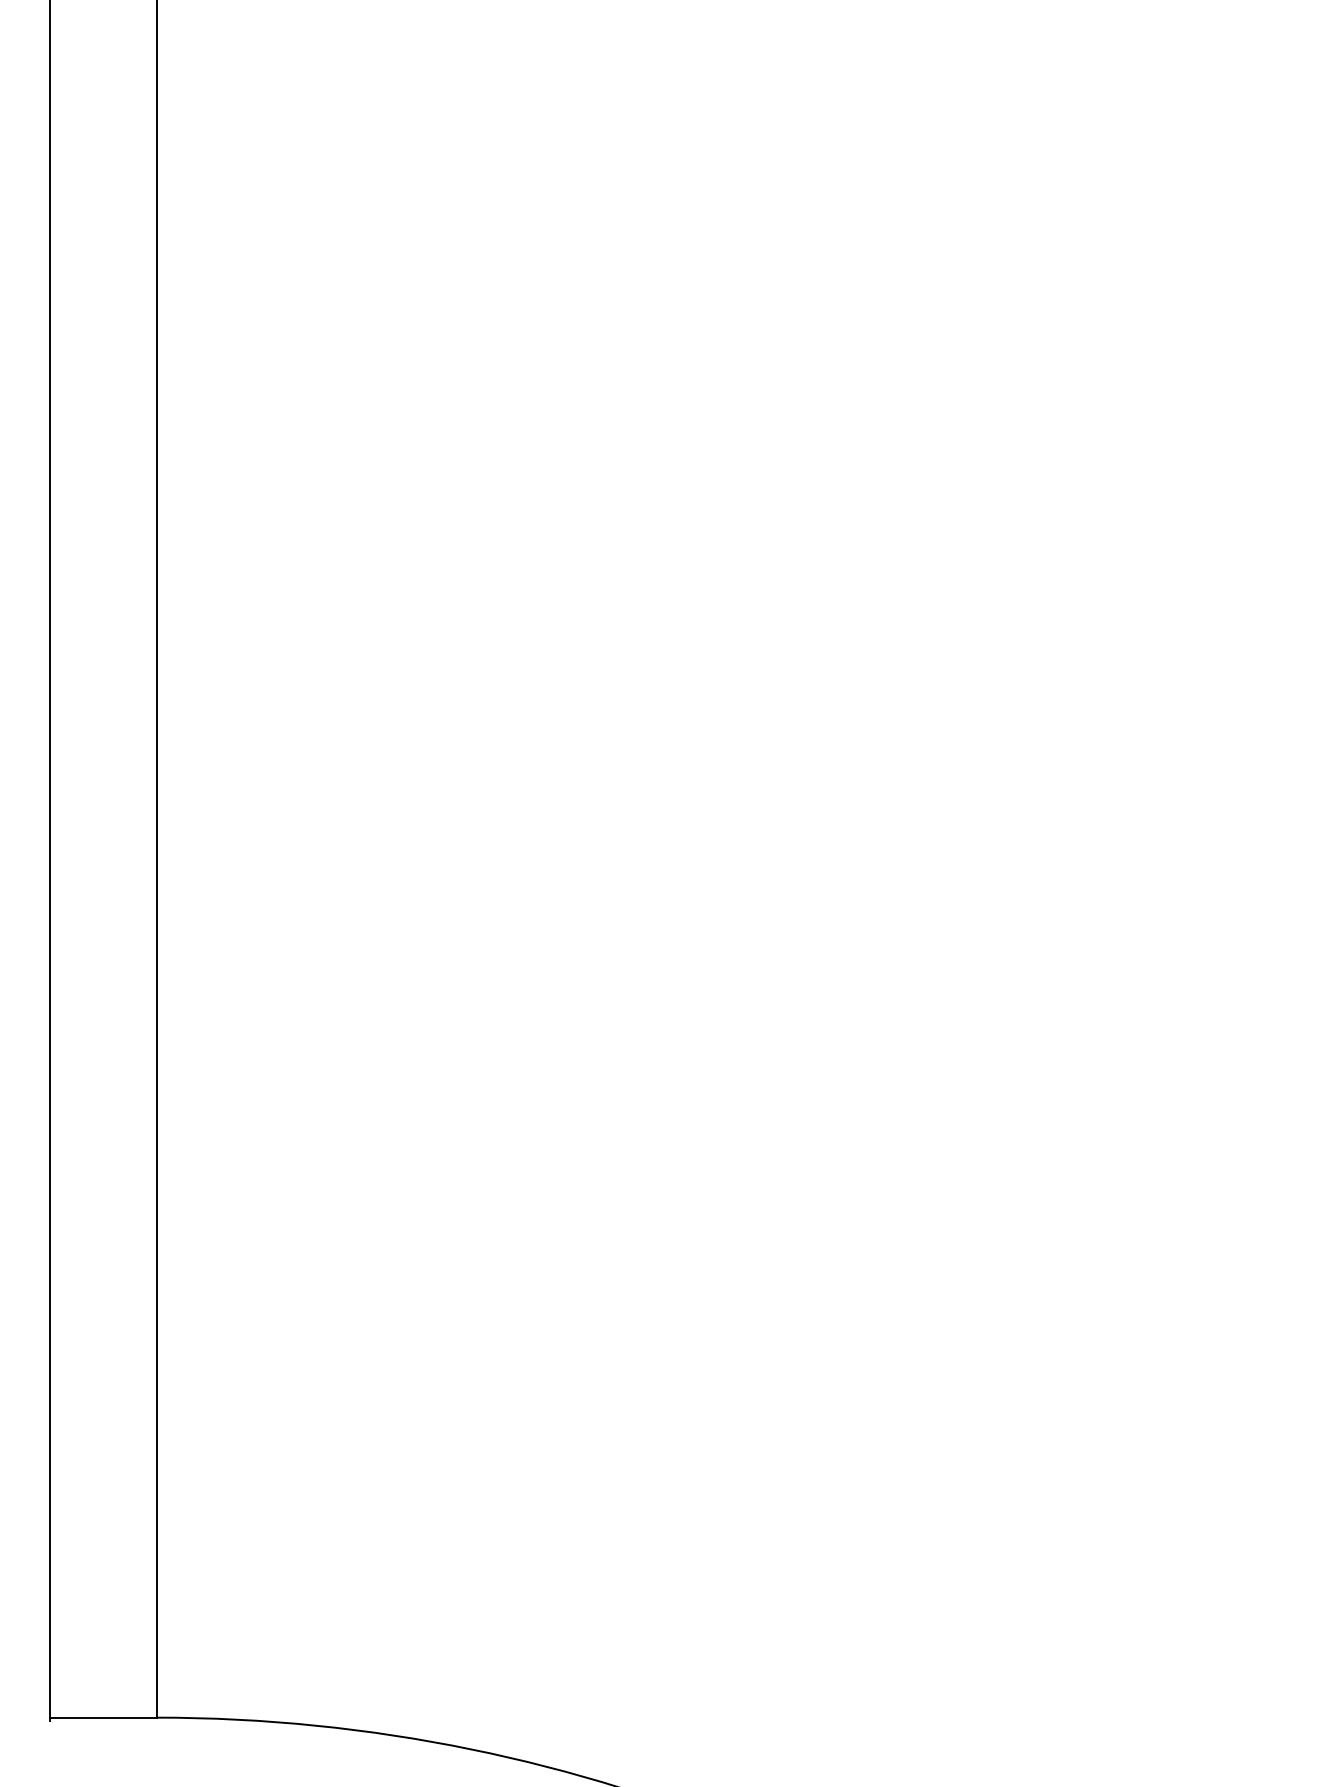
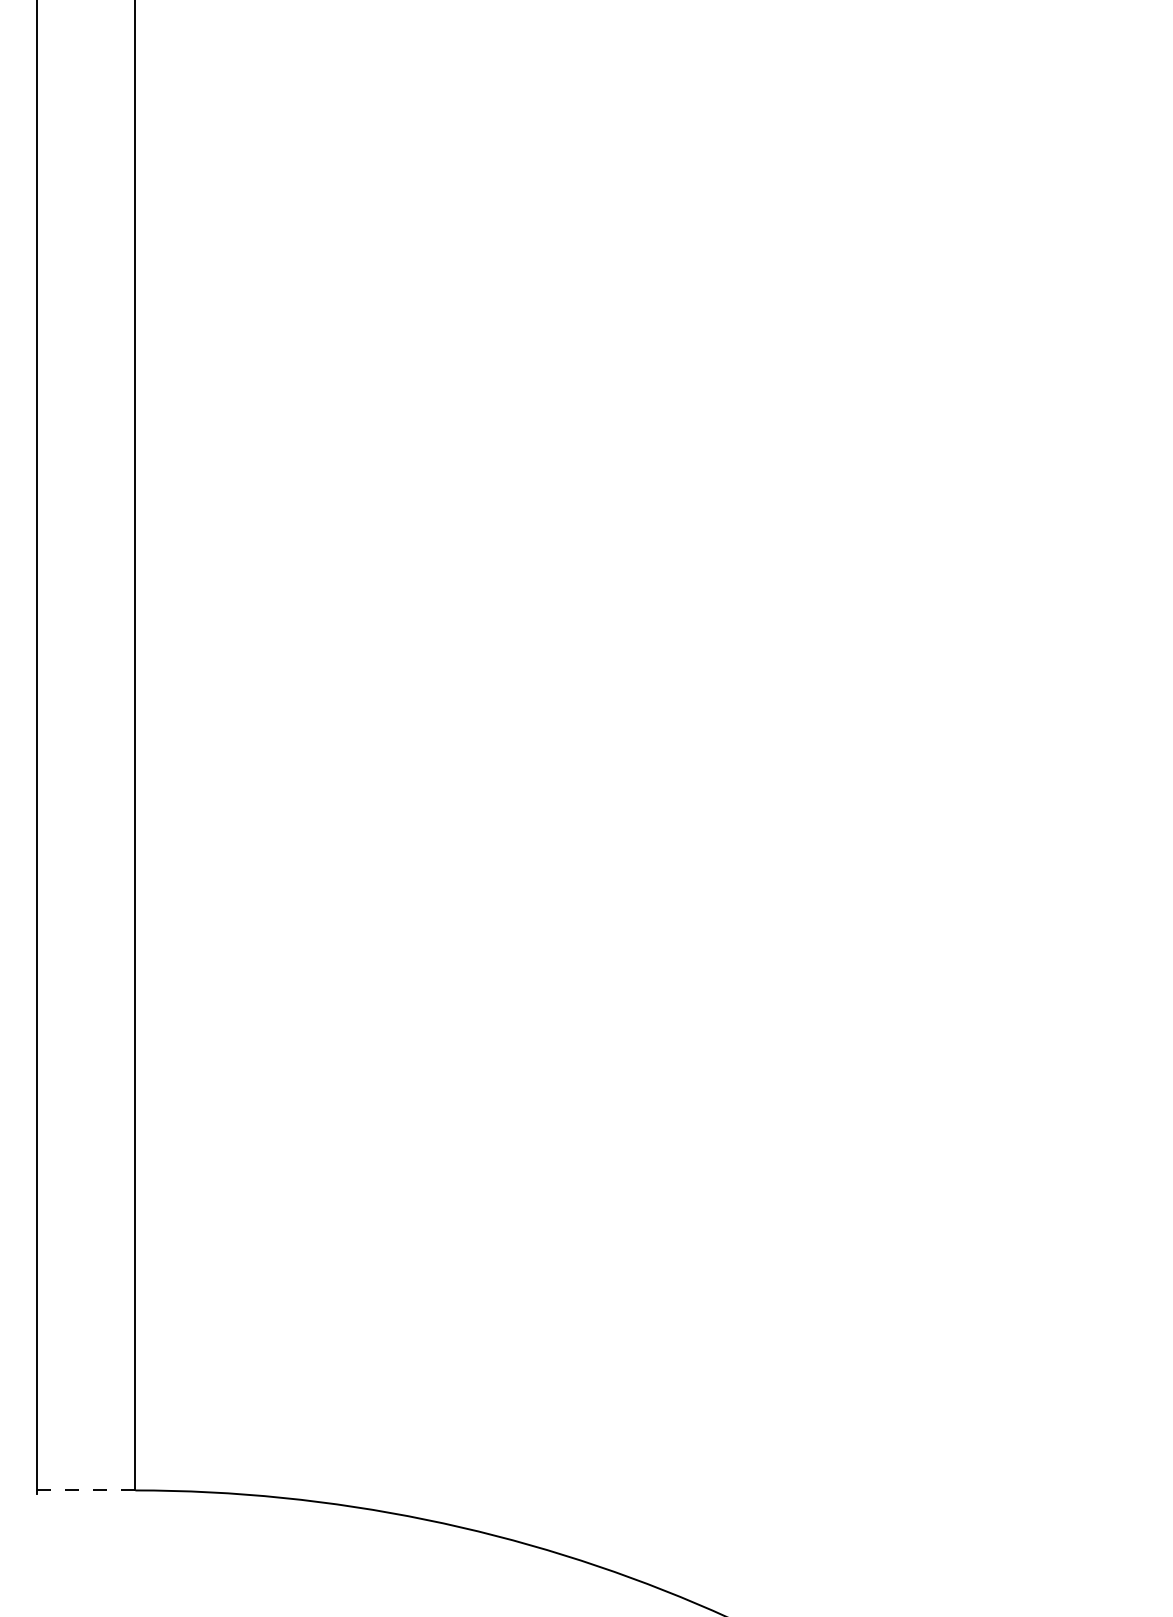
line: (104, 1717) -> (86, 1490), solid -> dashed

